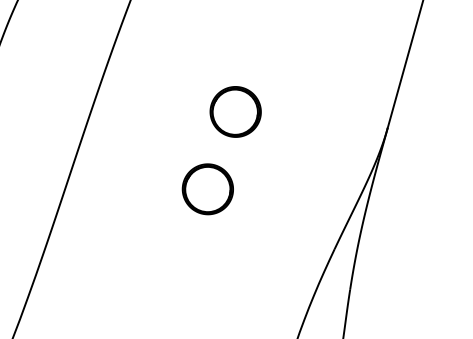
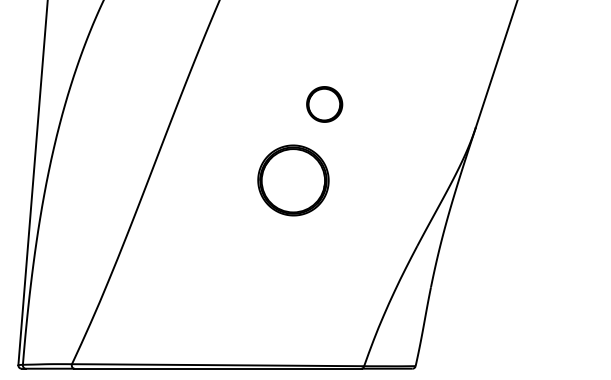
part: (235, 111) -> (324, 104), size x0.7
part: (207, 189) -> (293, 180), size x1.4

